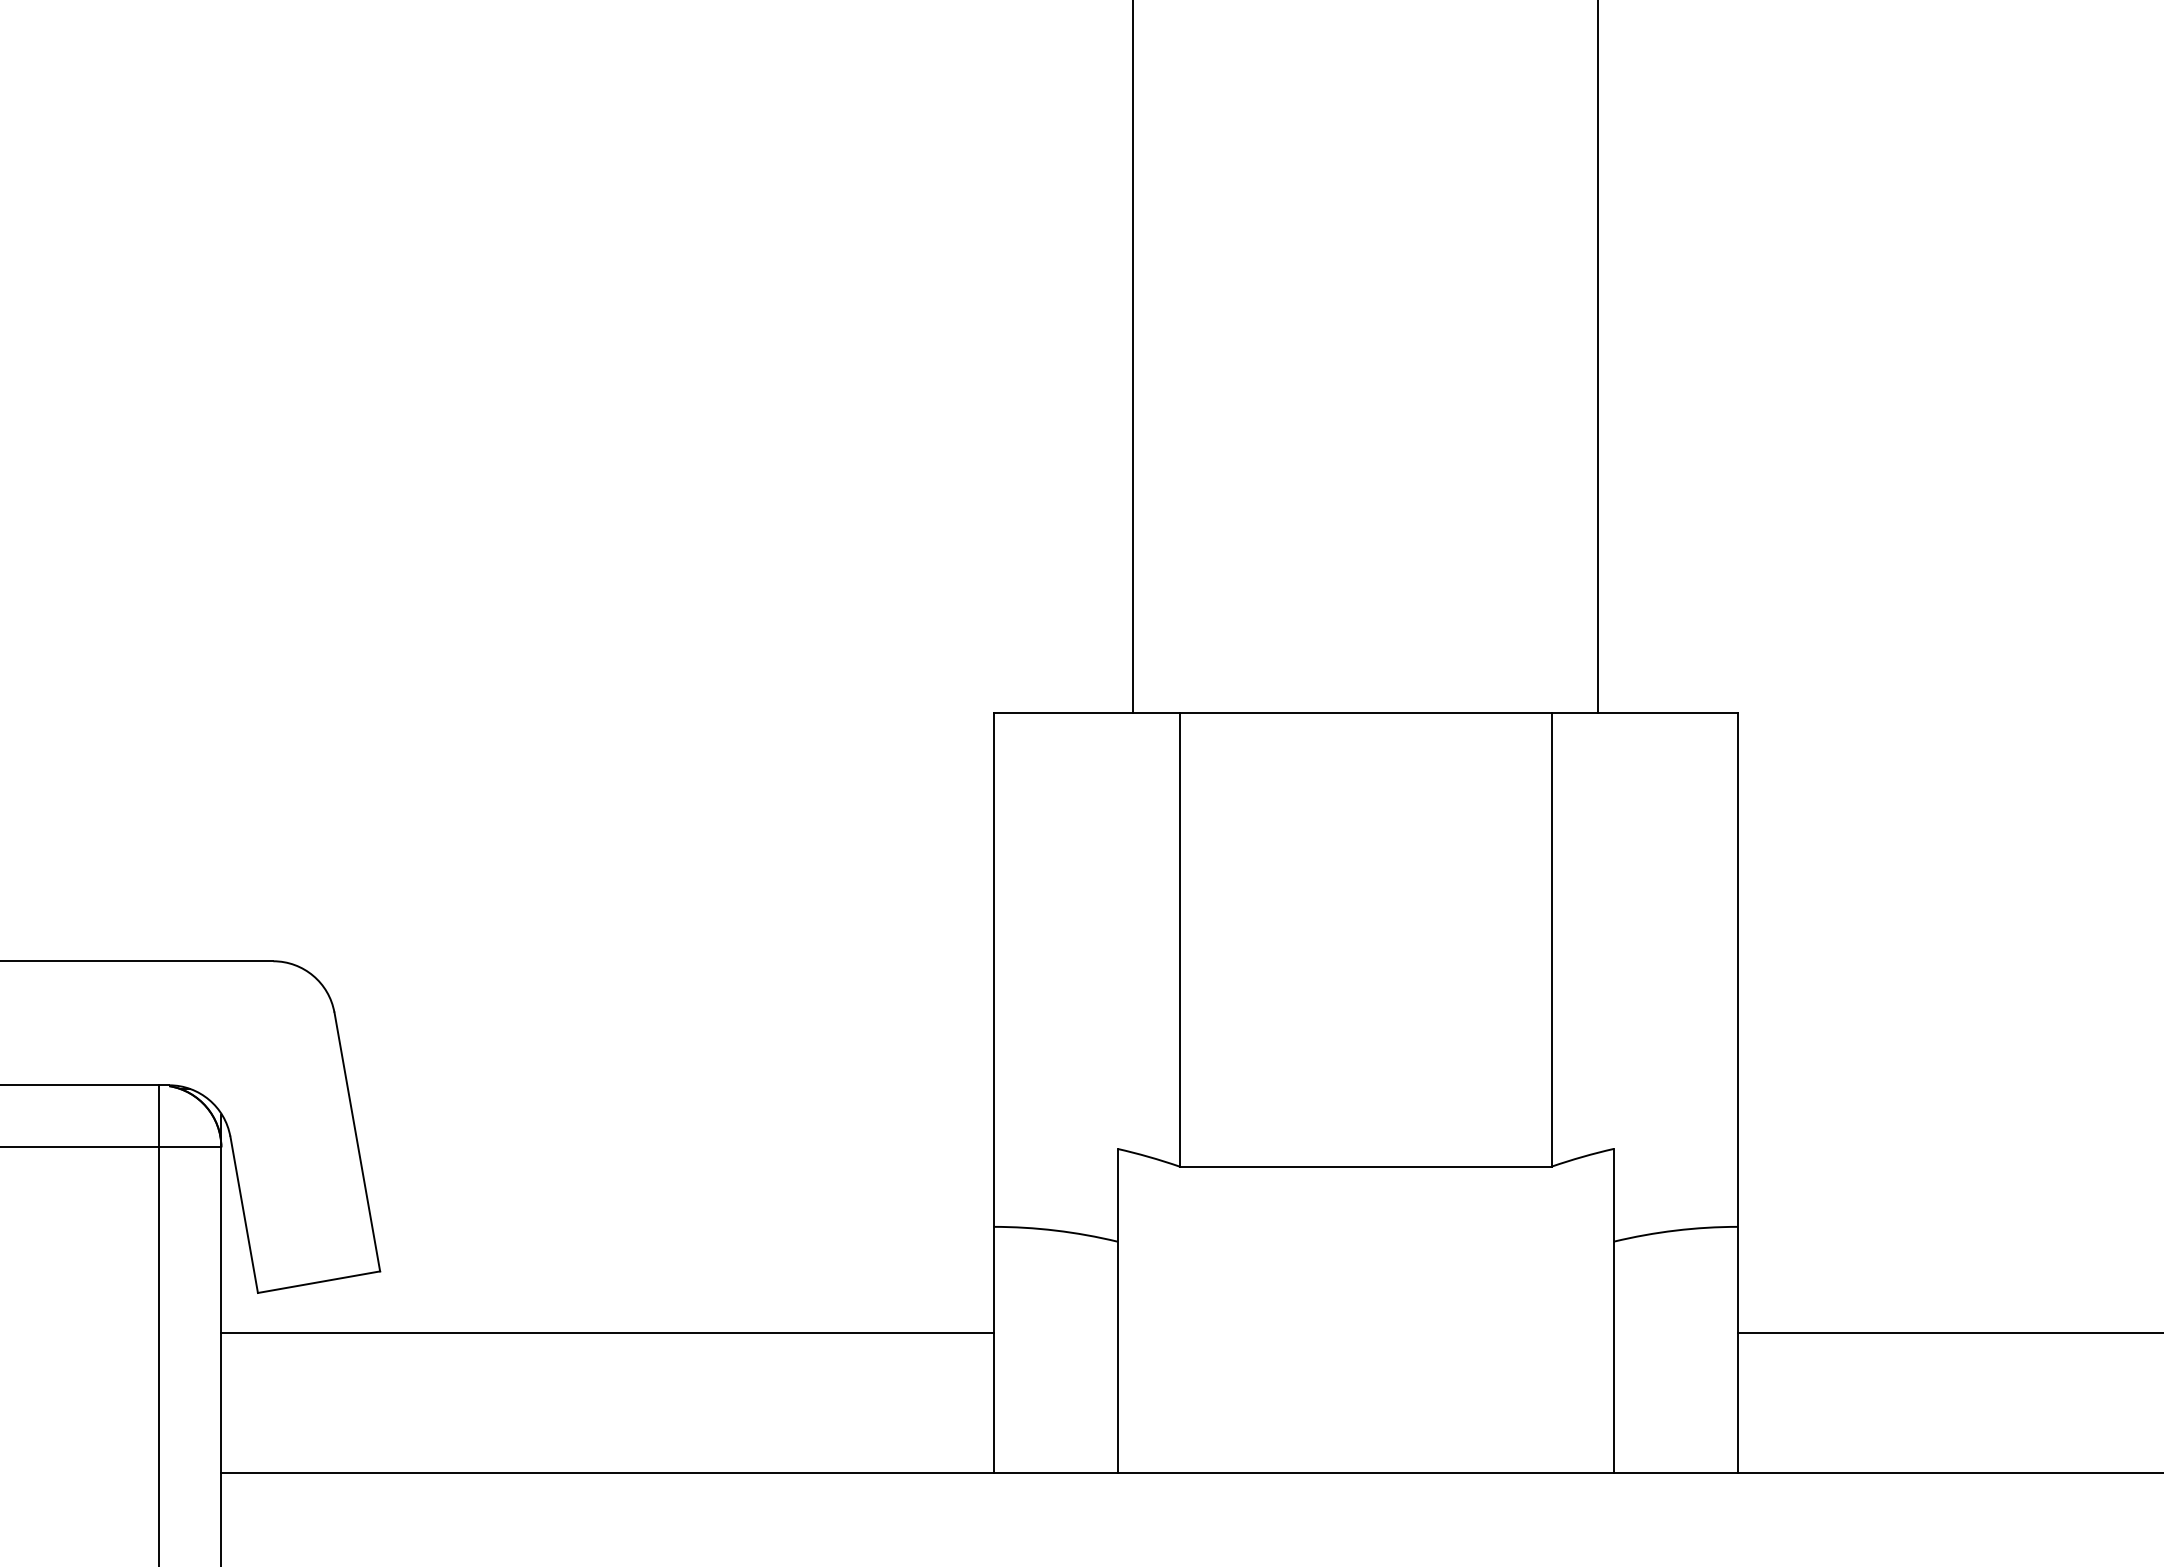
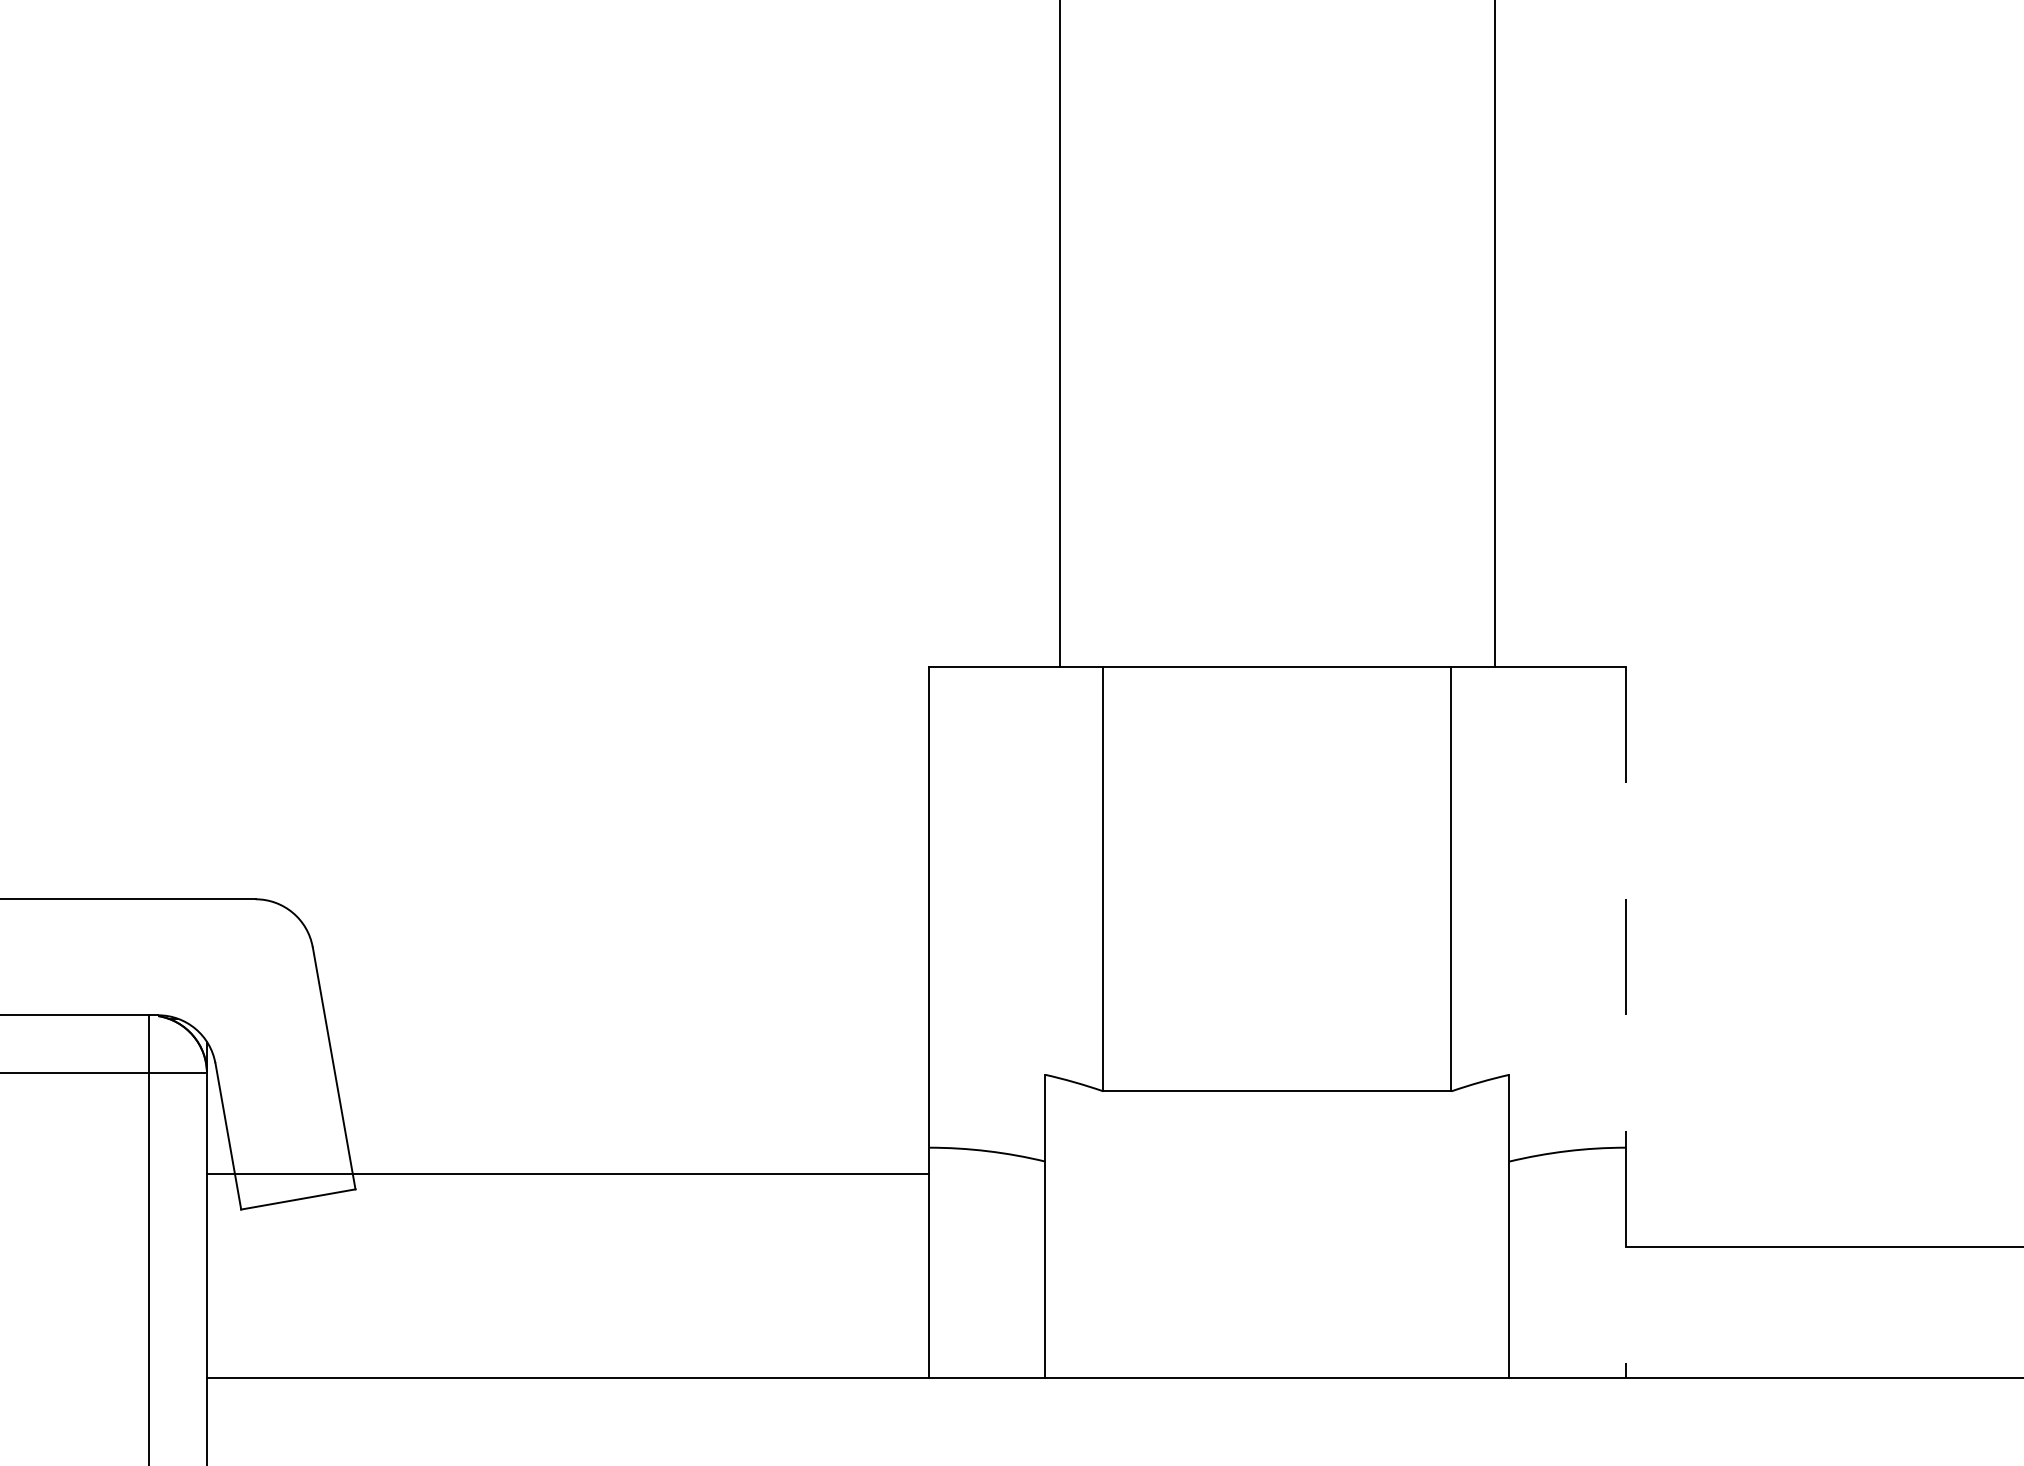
line: (1737, 1094) -> (1625, 1023), solid -> dashed
line: (606, 1333) -> (567, 1174), moved

